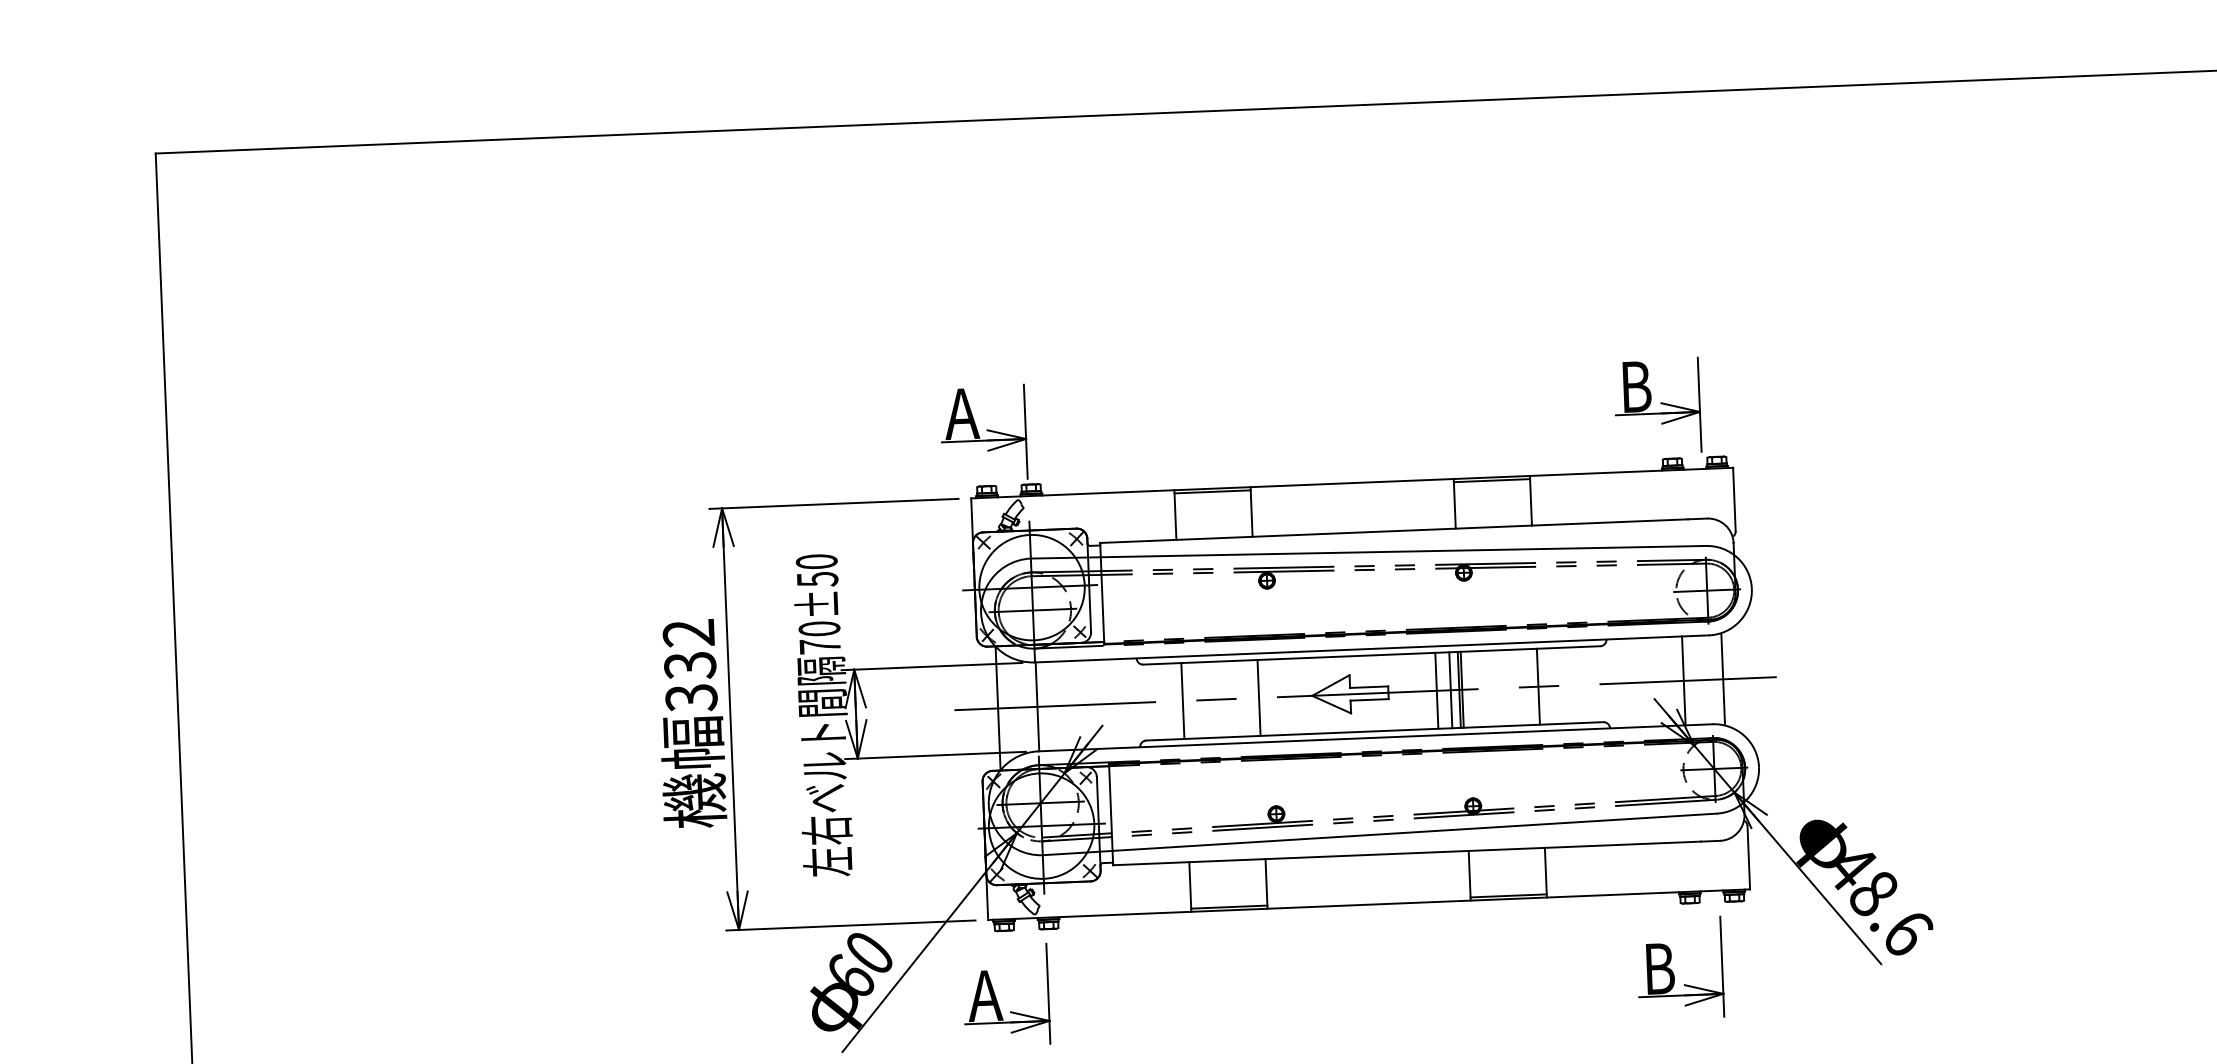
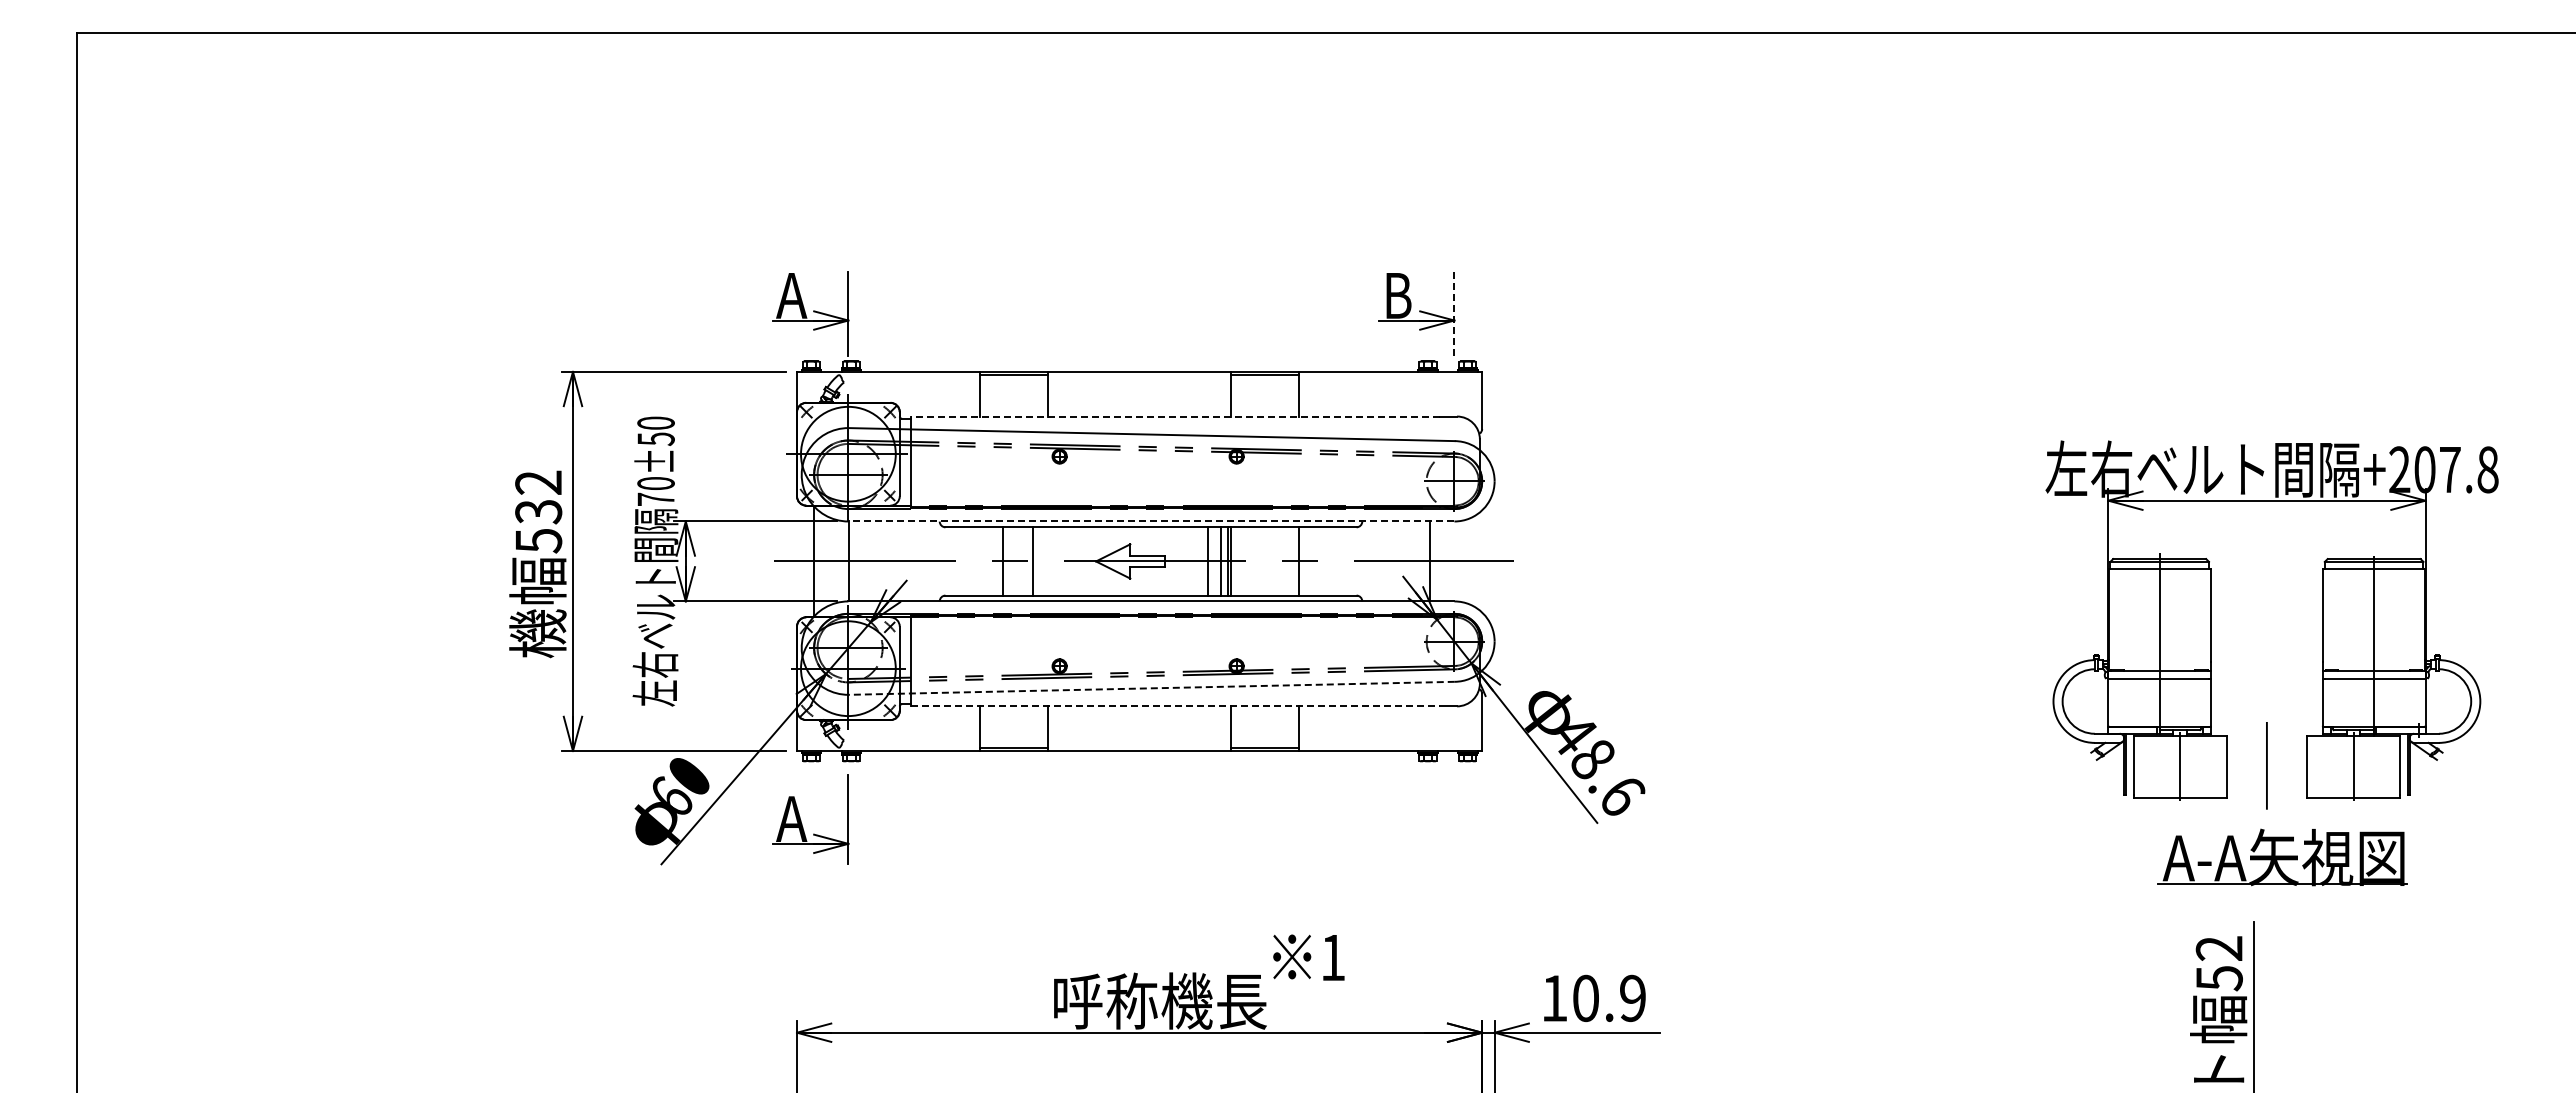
line: (1699, 405) -> (1454, 314), solid -> dashed
line: (1394, 531) -> (1175, 416), solid -> dashed
line: (1370, 648) -> (1150, 521), solid -> dashed
line: (1723, 679) -> (1465, 561), removed
text: (691, 698) -> (538, 541), 332 -> 532
line: (1259, 698) -> (1003, 561), moved
line: (1182, 701) -> (1032, 561), moved
line: (1379, 834) -> (1151, 688), solid -> dashed
line: (1408, 853) -> (1176, 706), solid -> dashed
part: (1673, 972) -> (1410, 822), removed

